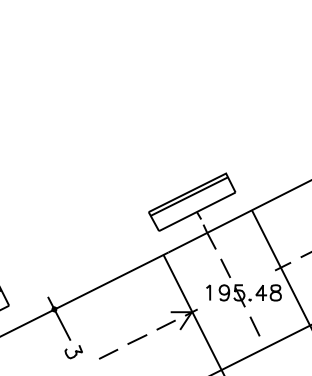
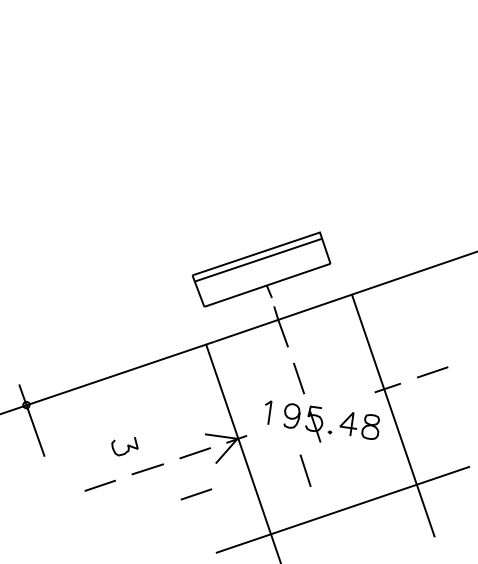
line: (254, 326) -> (304, 470), moved
line: (170, 350) -> (196, 493), added
curve: (75, 352) -> (127, 447), moved

